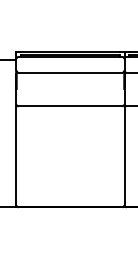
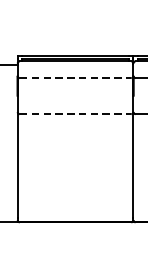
line: (70, 72) -> (75, 77), solid -> dashed
line: (70, 106) -> (75, 114), solid -> dashed

